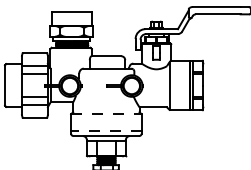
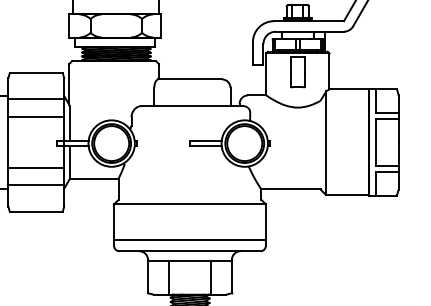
line: (106, 114) -> (190, 204), dashed -> solid
line: (105, 130) -> (188, 239), dashed -> solid

